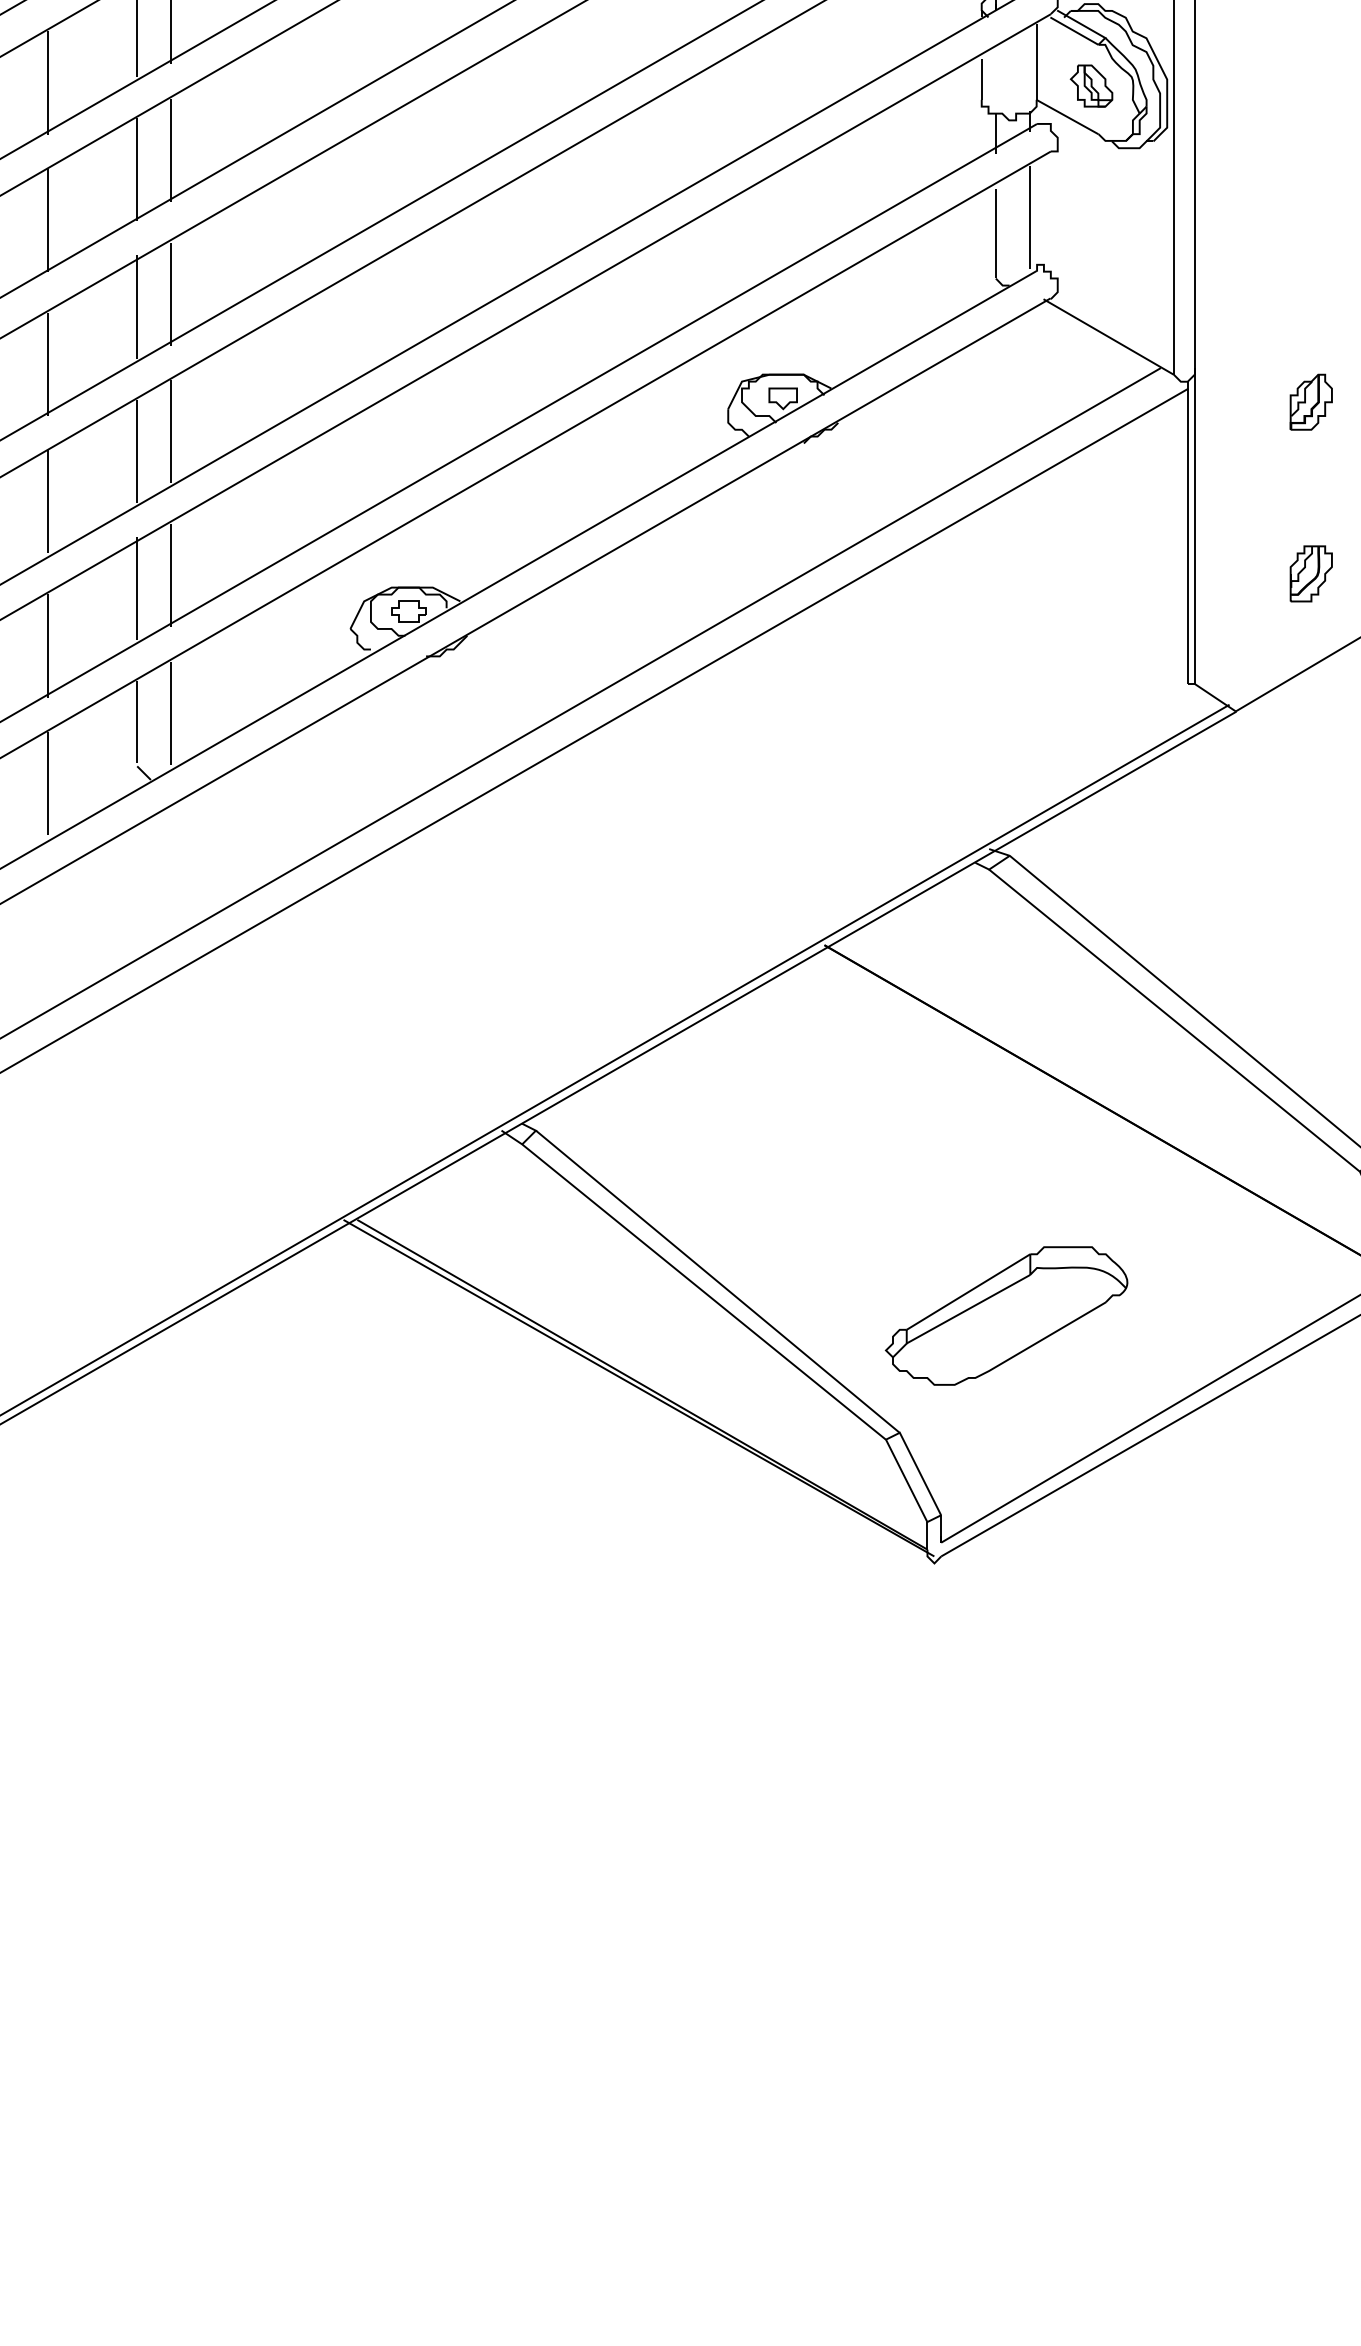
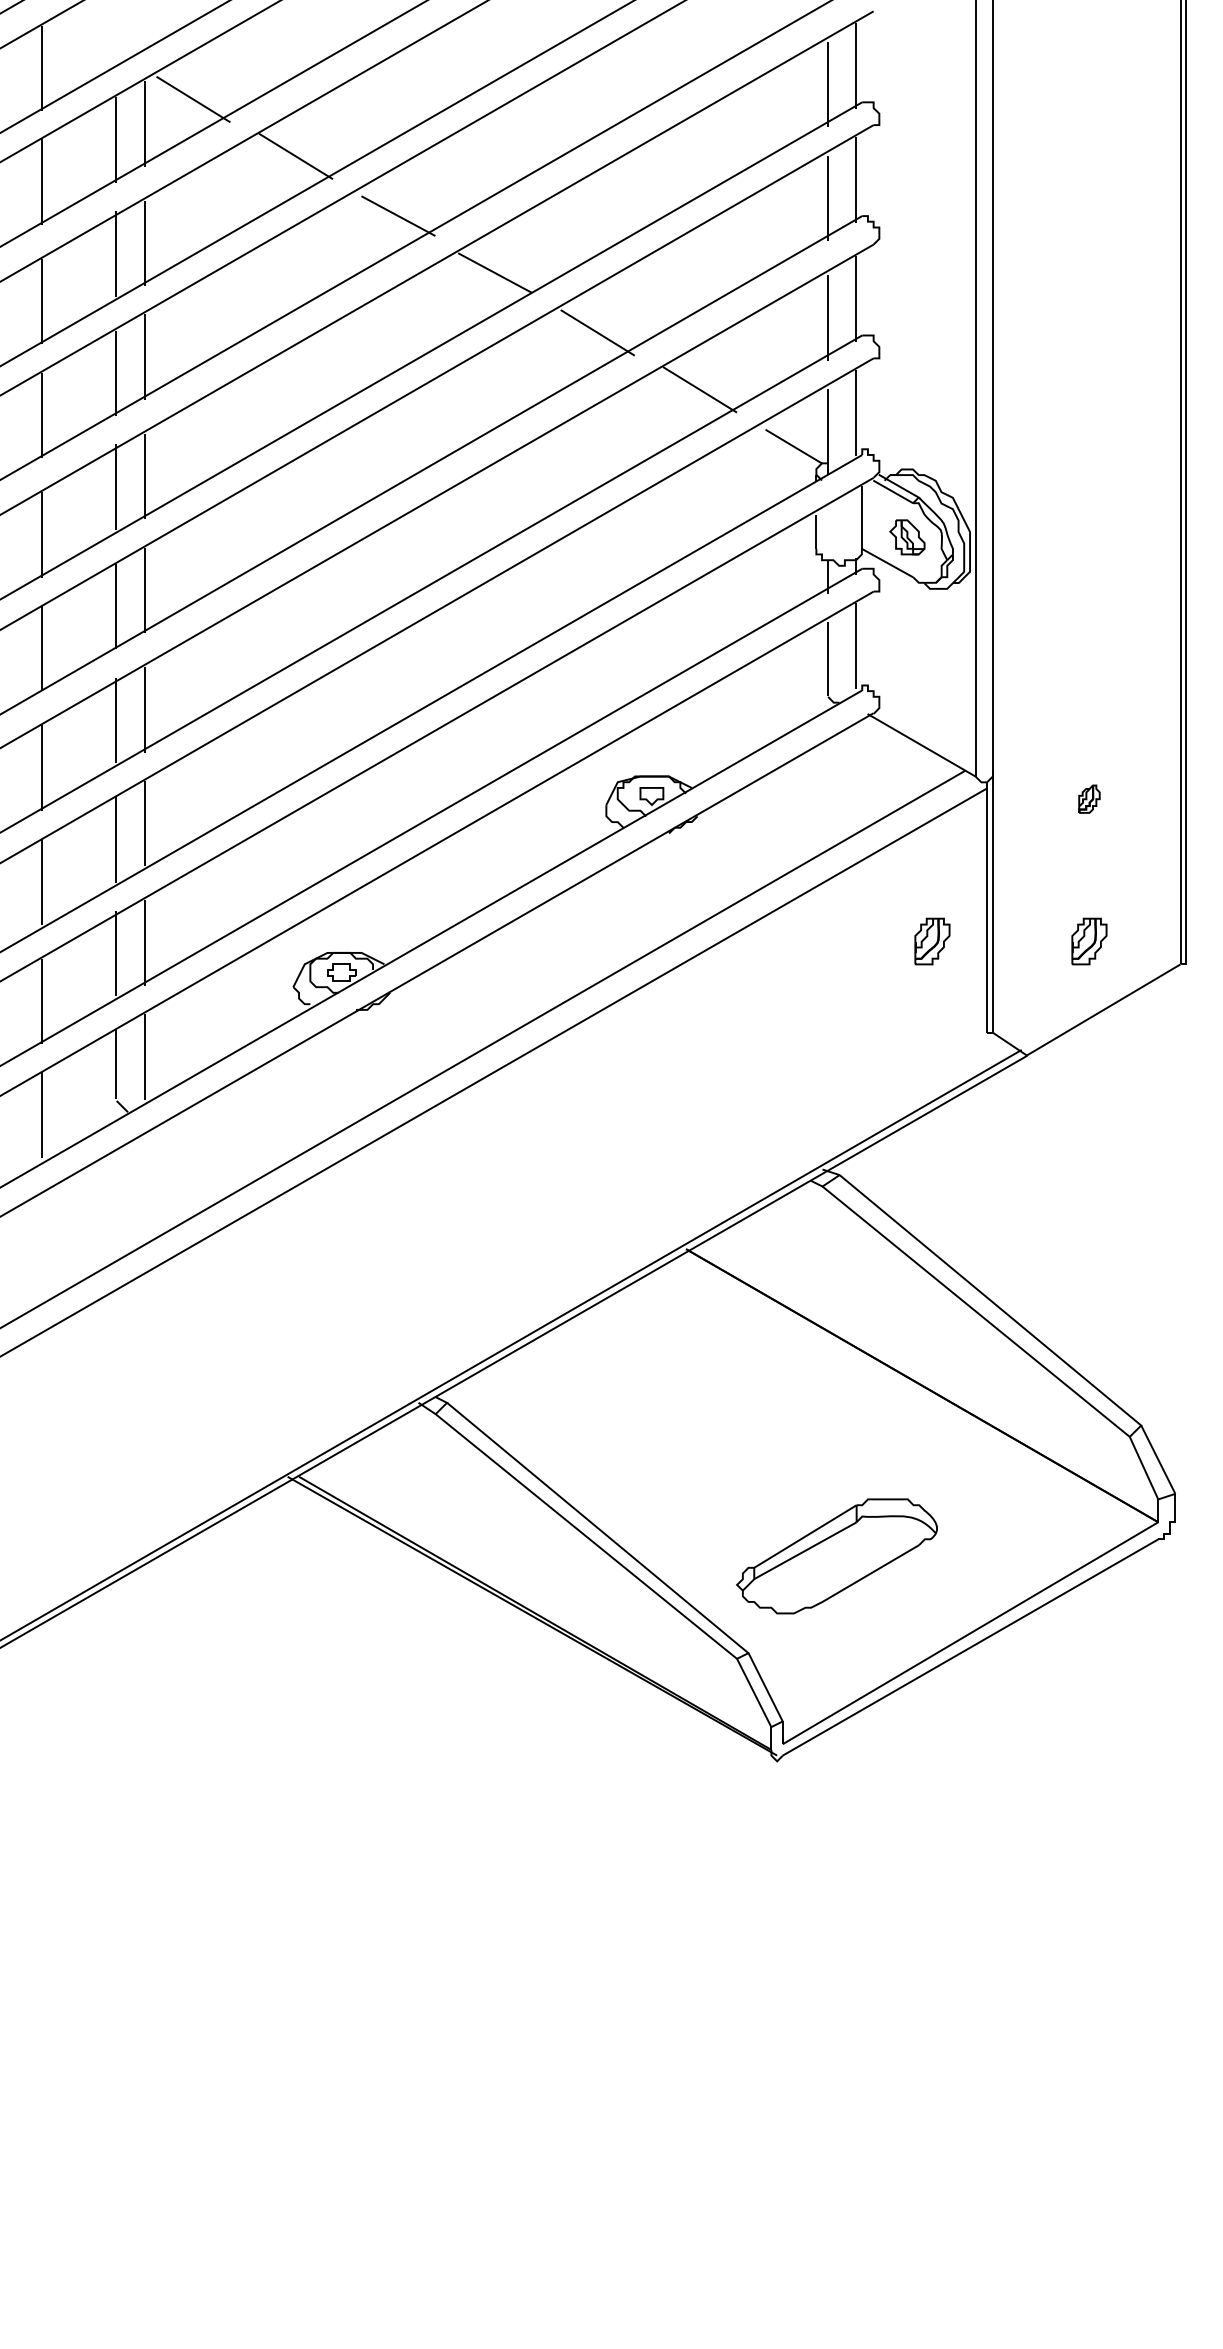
part: (1311, 401) -> (1089, 798), size x0.6
part: (1121, 573) -> (932, 941), added

